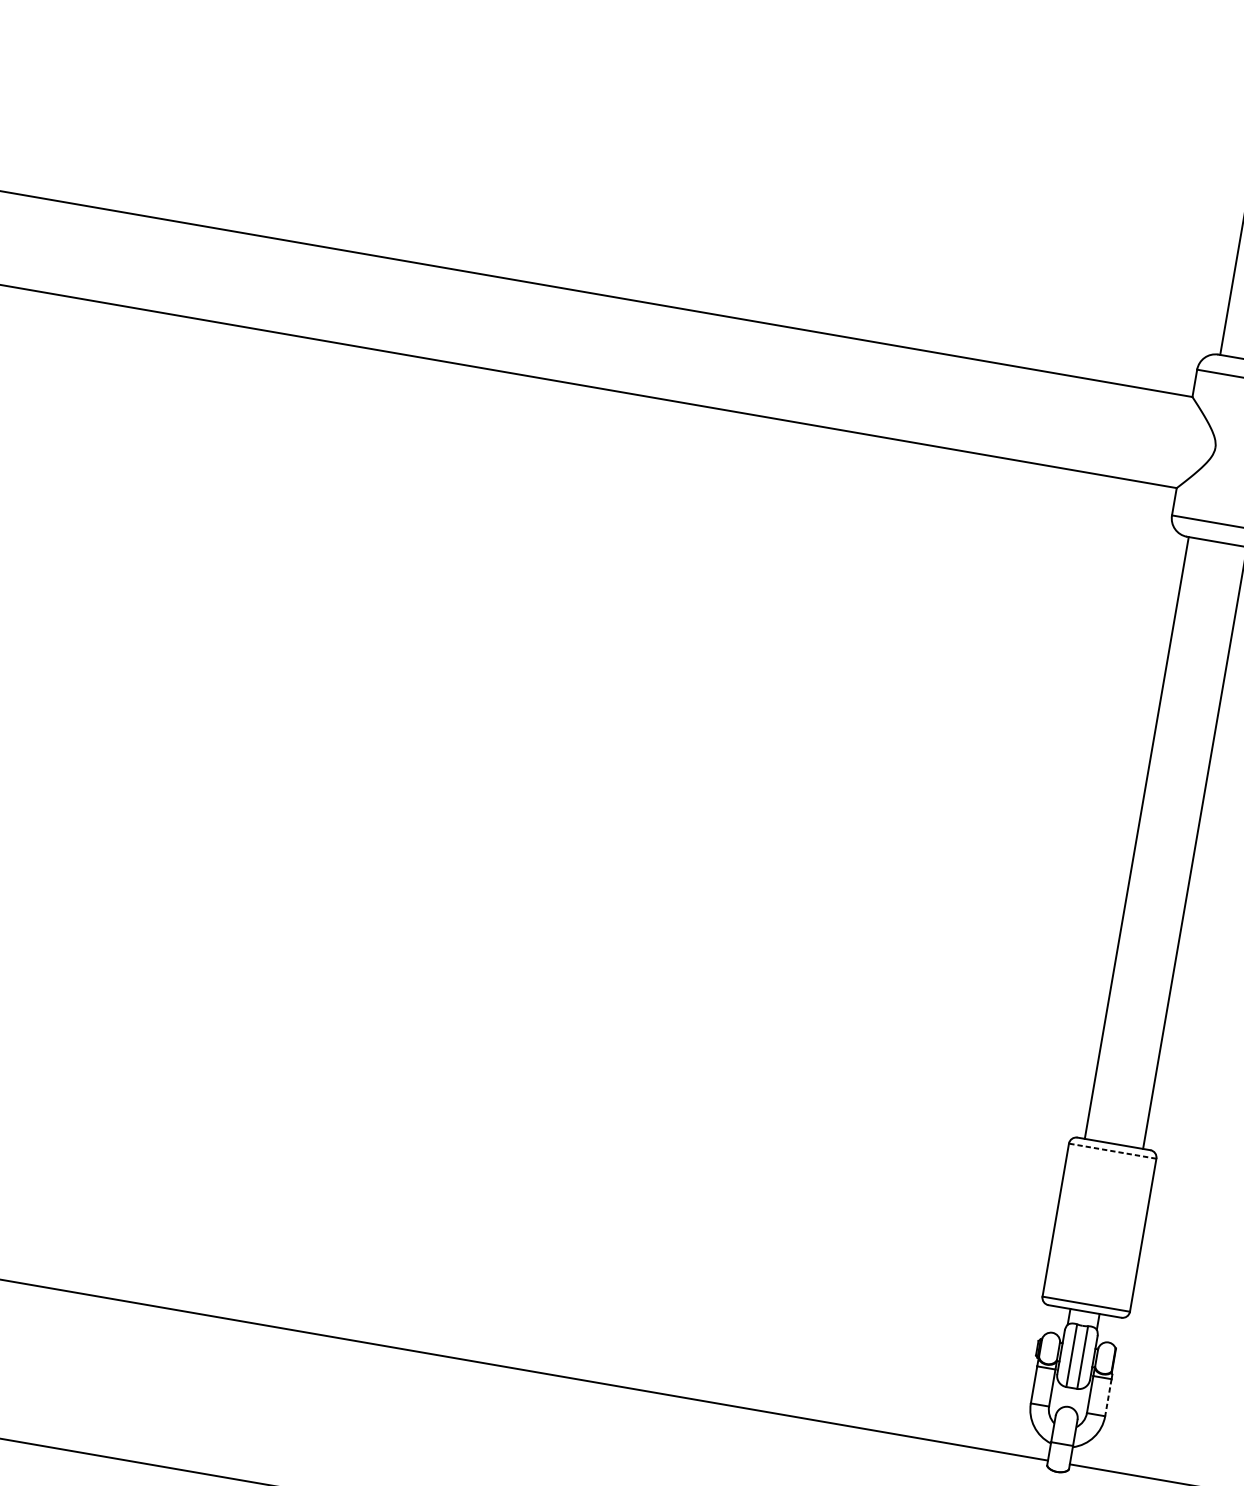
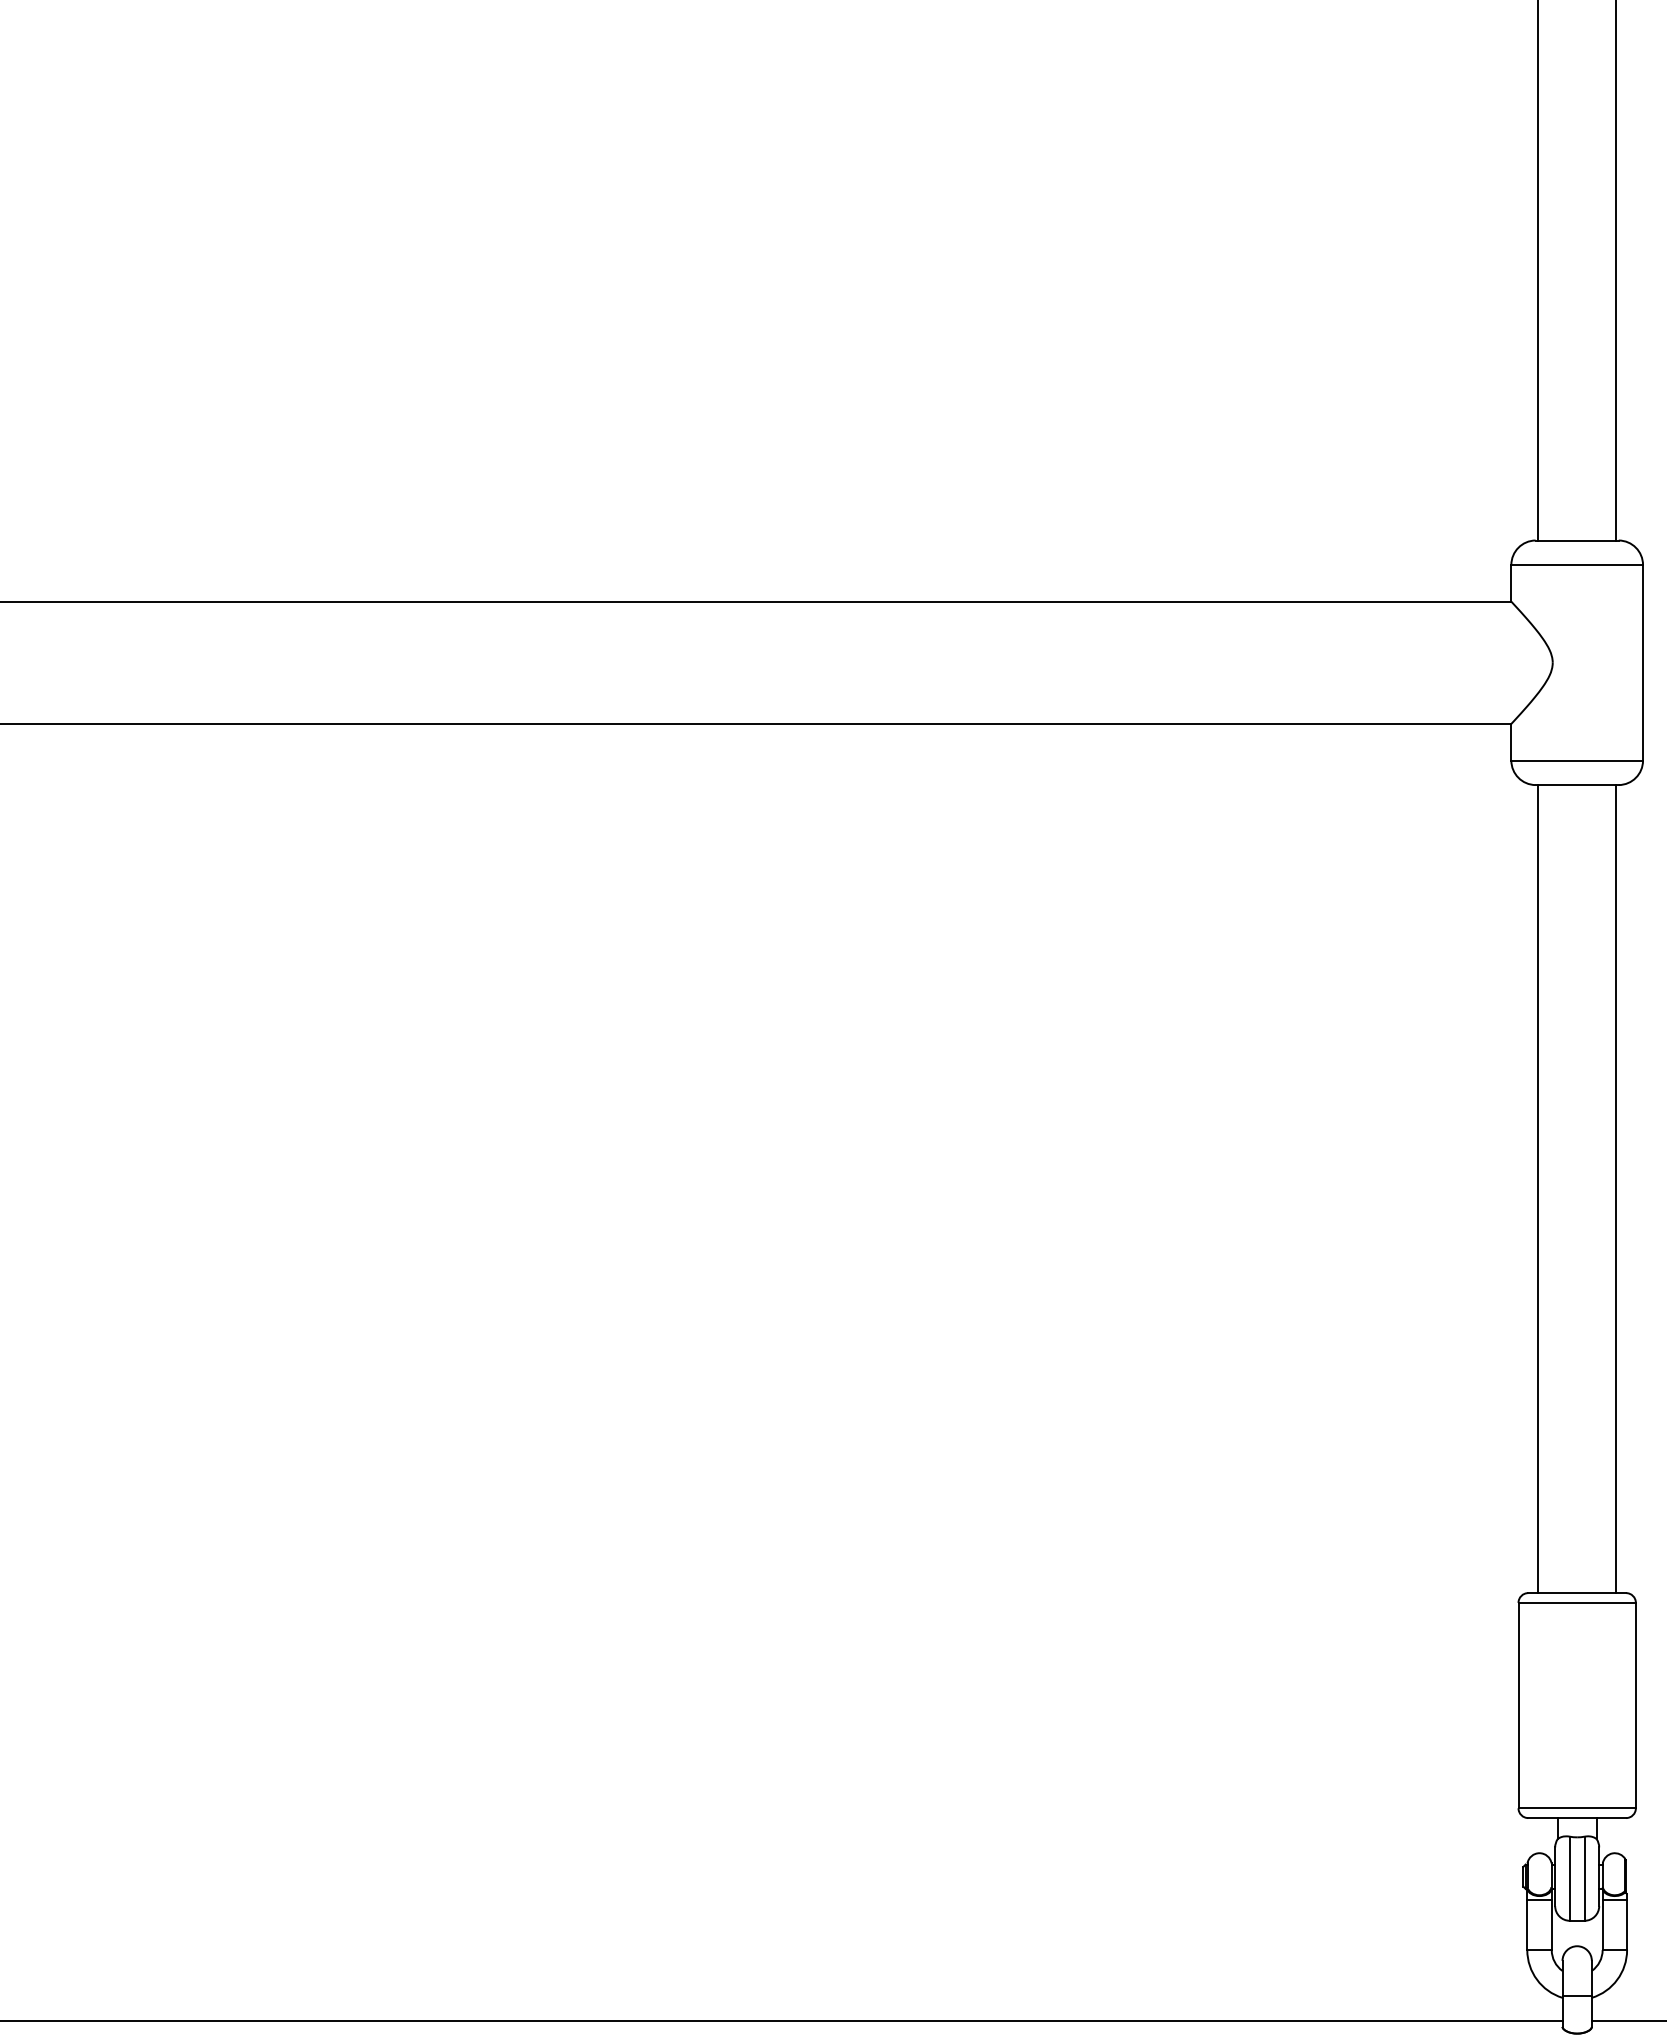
line: (1112, 1150) -> (1577, 1602), dashed -> solid
line: (1108, 1397) -> (1627, 1925), dashed -> solid

